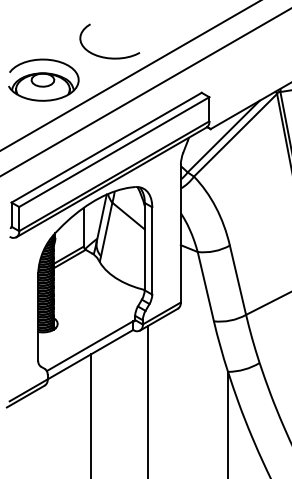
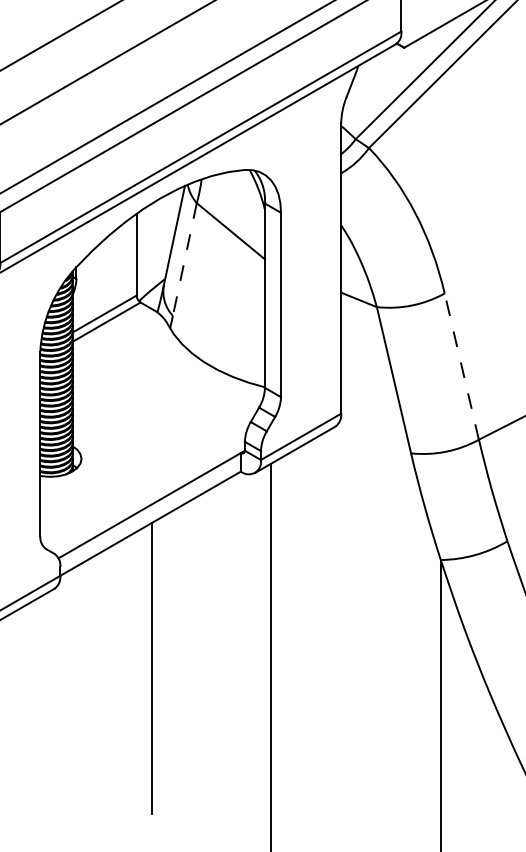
line: (106, 229) -> (184, 259), solid -> dashed
line: (237, 280) -> (460, 367), solid -> dashed

